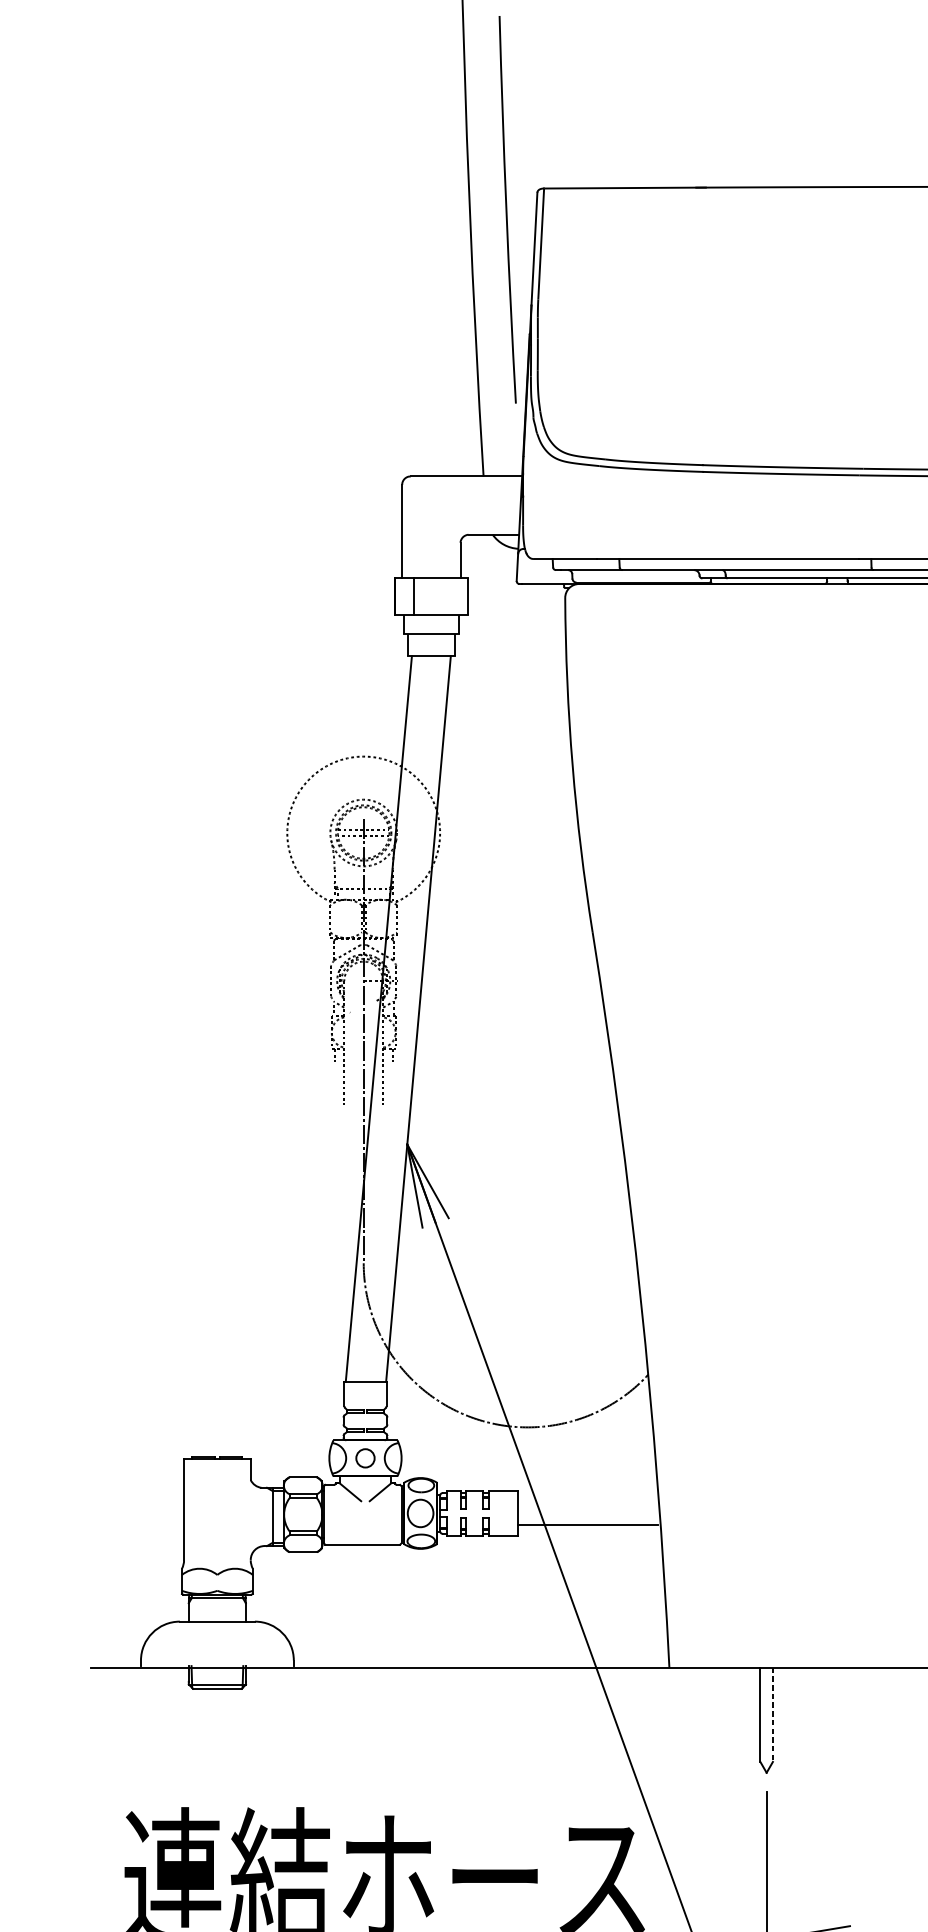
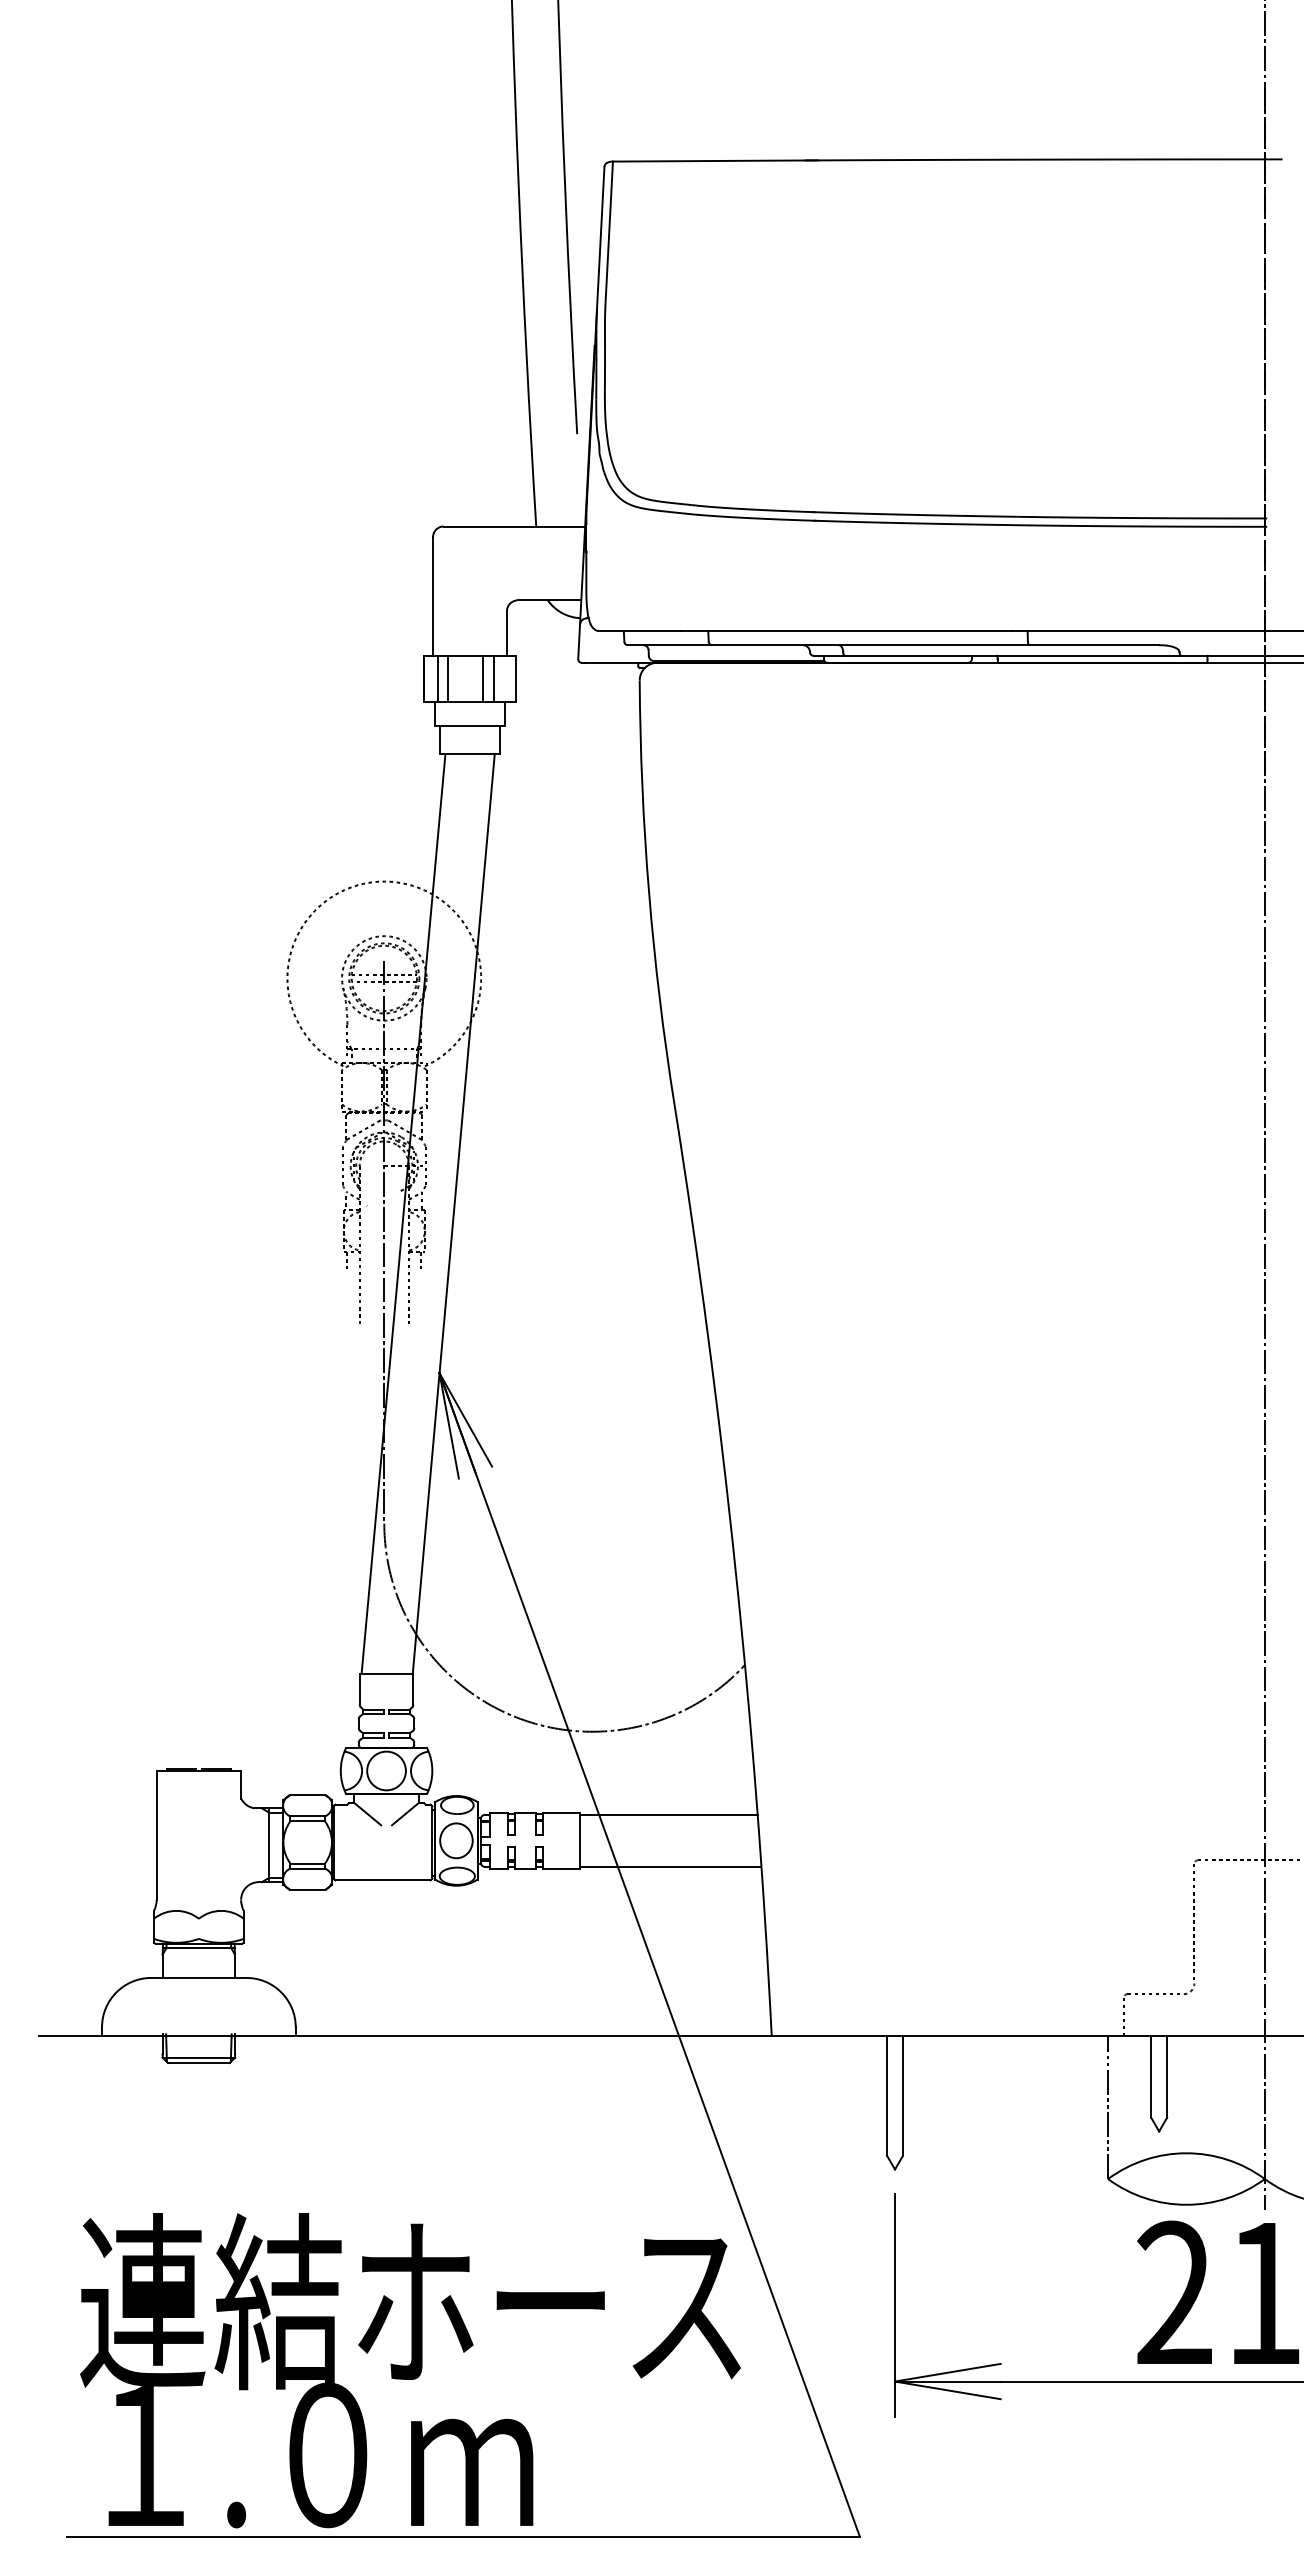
line: (406, 596) -> (438, 678), added
line: (441, 596) -> (482, 678), added
line: (449, 596) -> (493, 678), added
circle: (365, 1457) -> (386, 1770), size x1.67
line: (587, 1525) -> (668, 1815), moved
line: (589, 1533) -> (670, 1866), added
line: (772, 1715) -> (902, 2096), dashed -> solid

